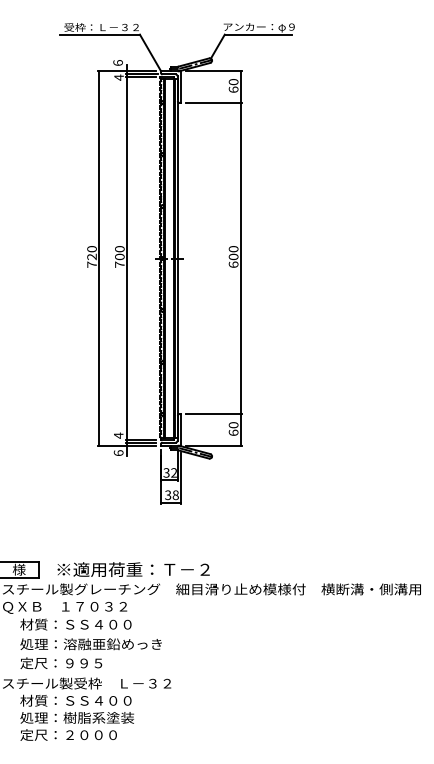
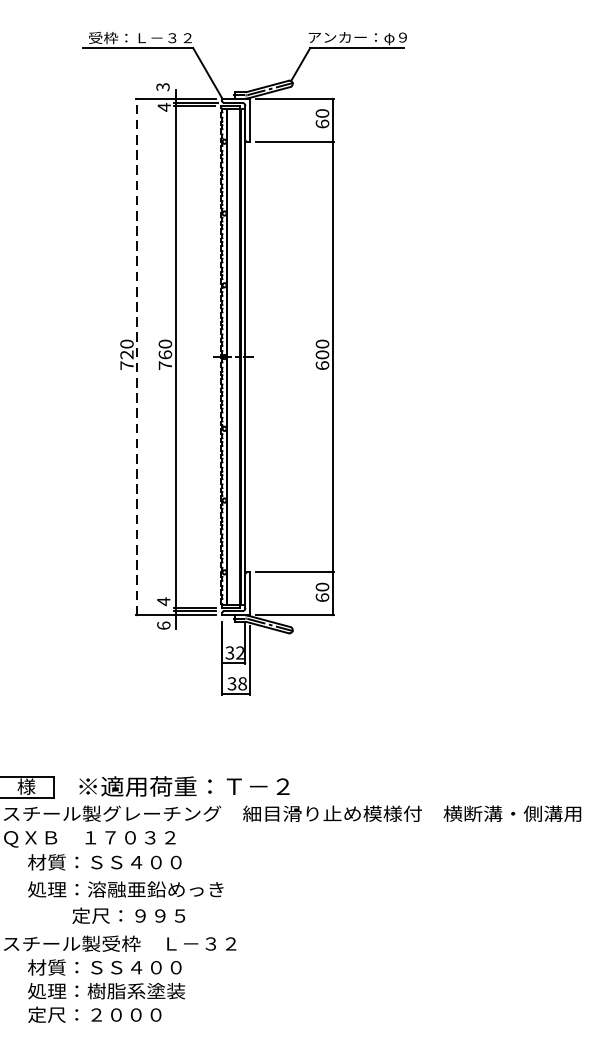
text: (117, 62) -> (162, 86), 6 -> 3
text: (119, 256) -> (164, 354), 700 -> 760
line: (99, 258) -> (137, 357), solid -> dashed
text: (61, 662) -> (129, 914), moved

